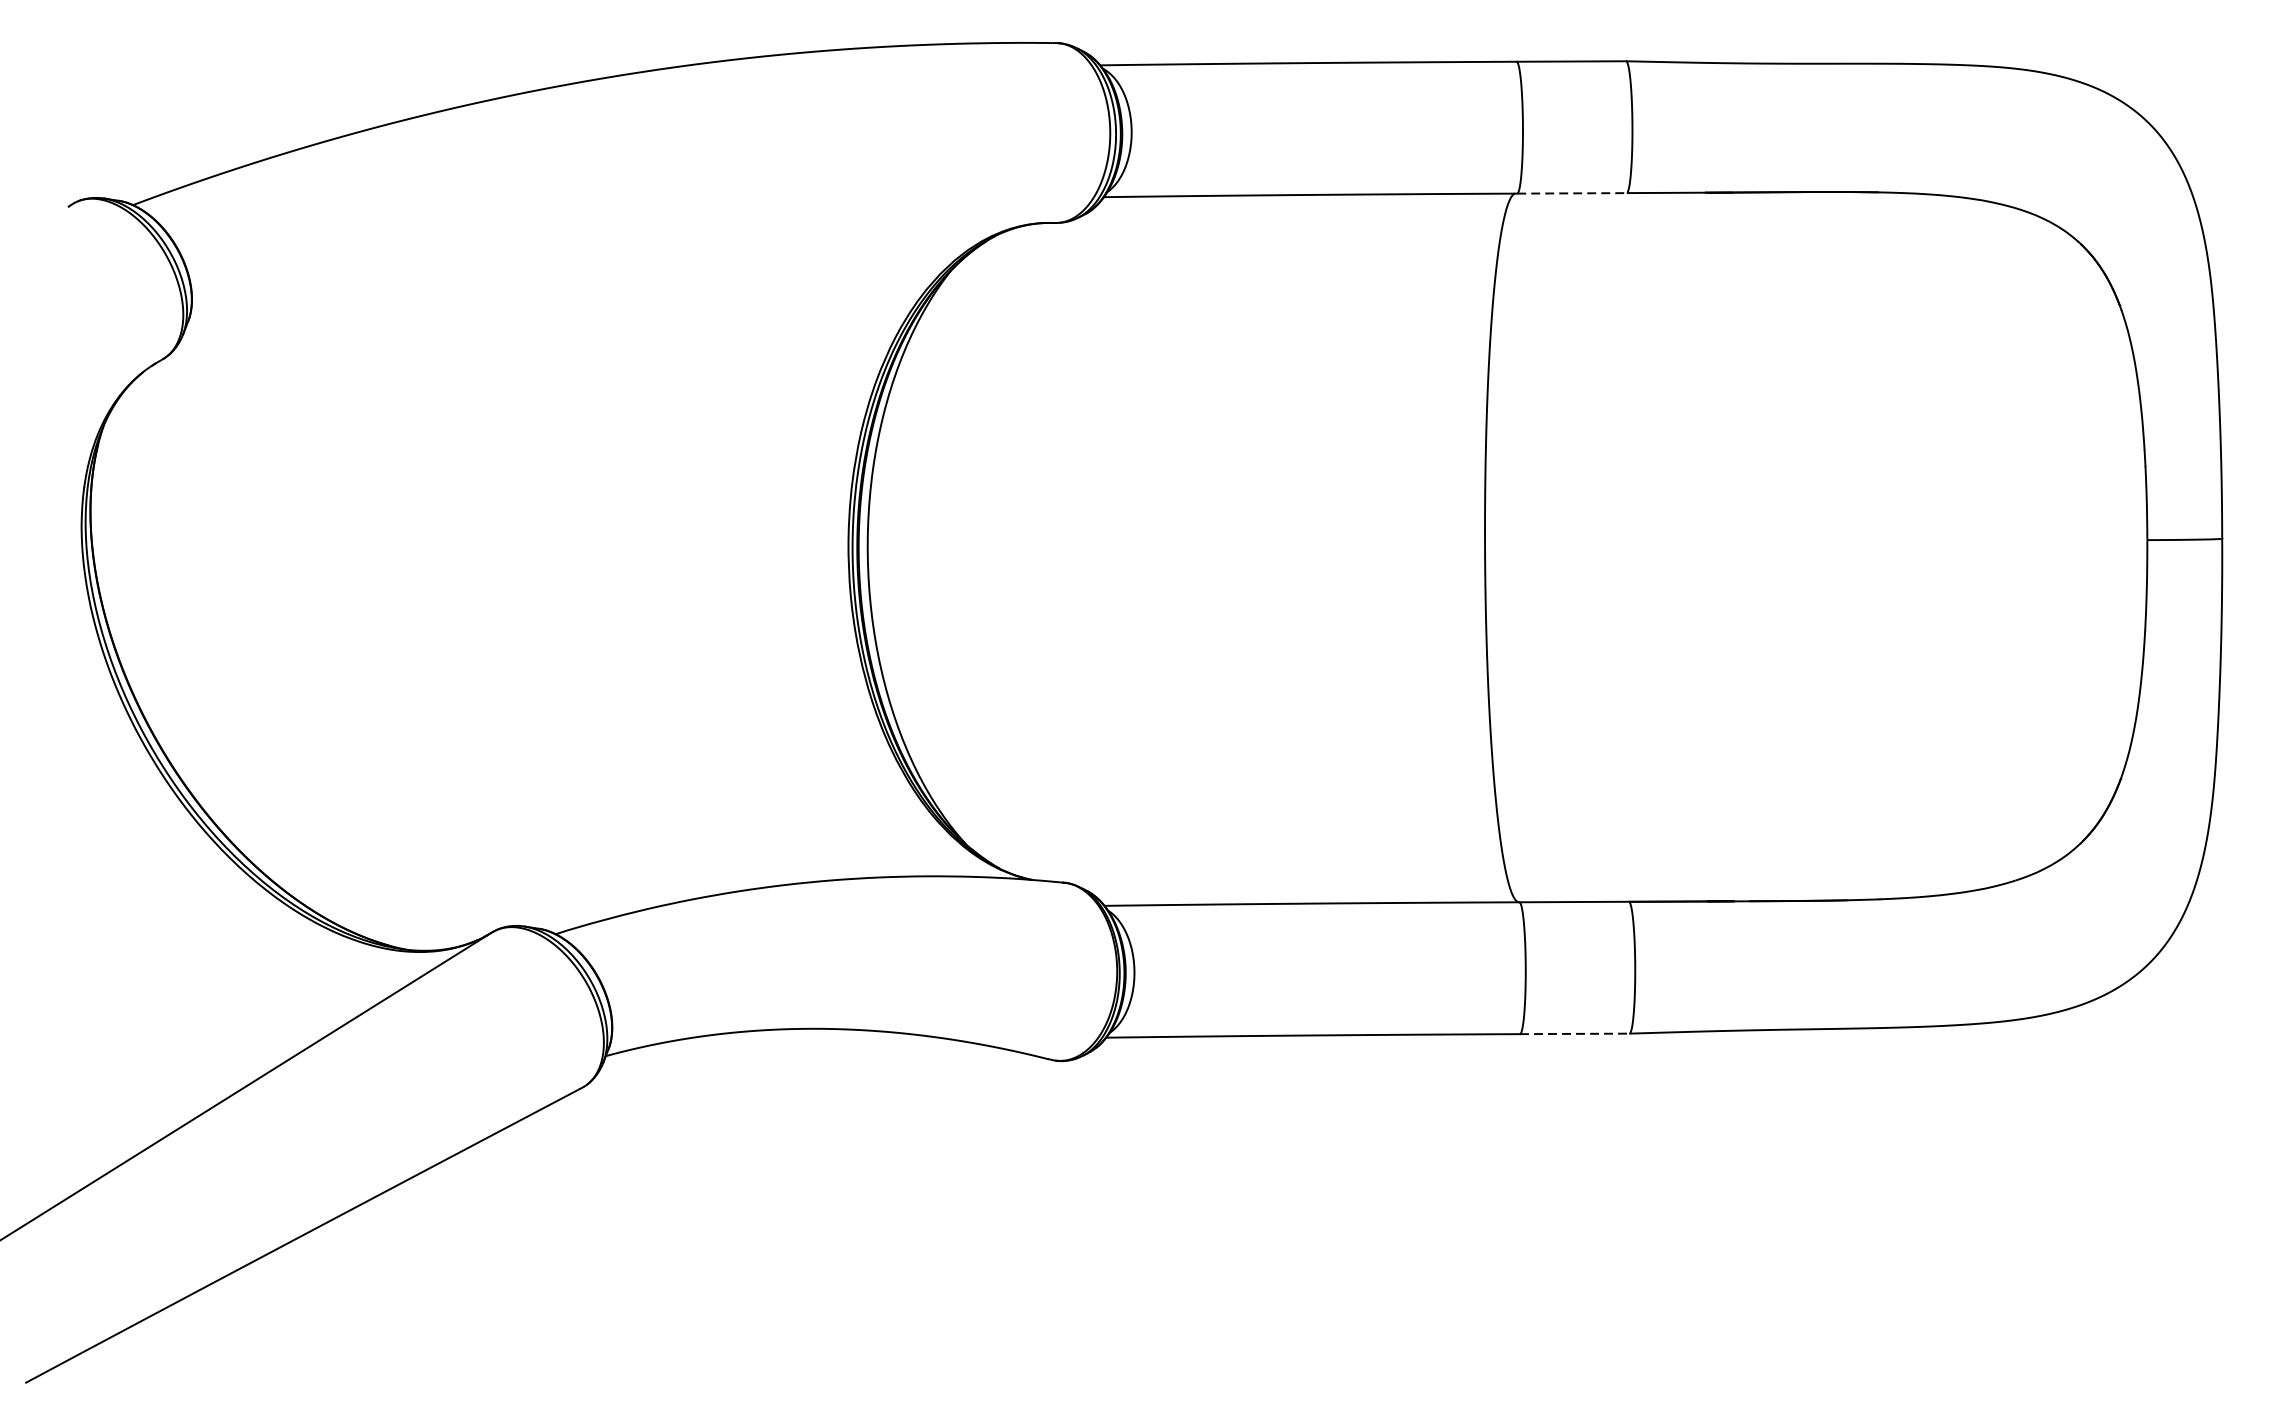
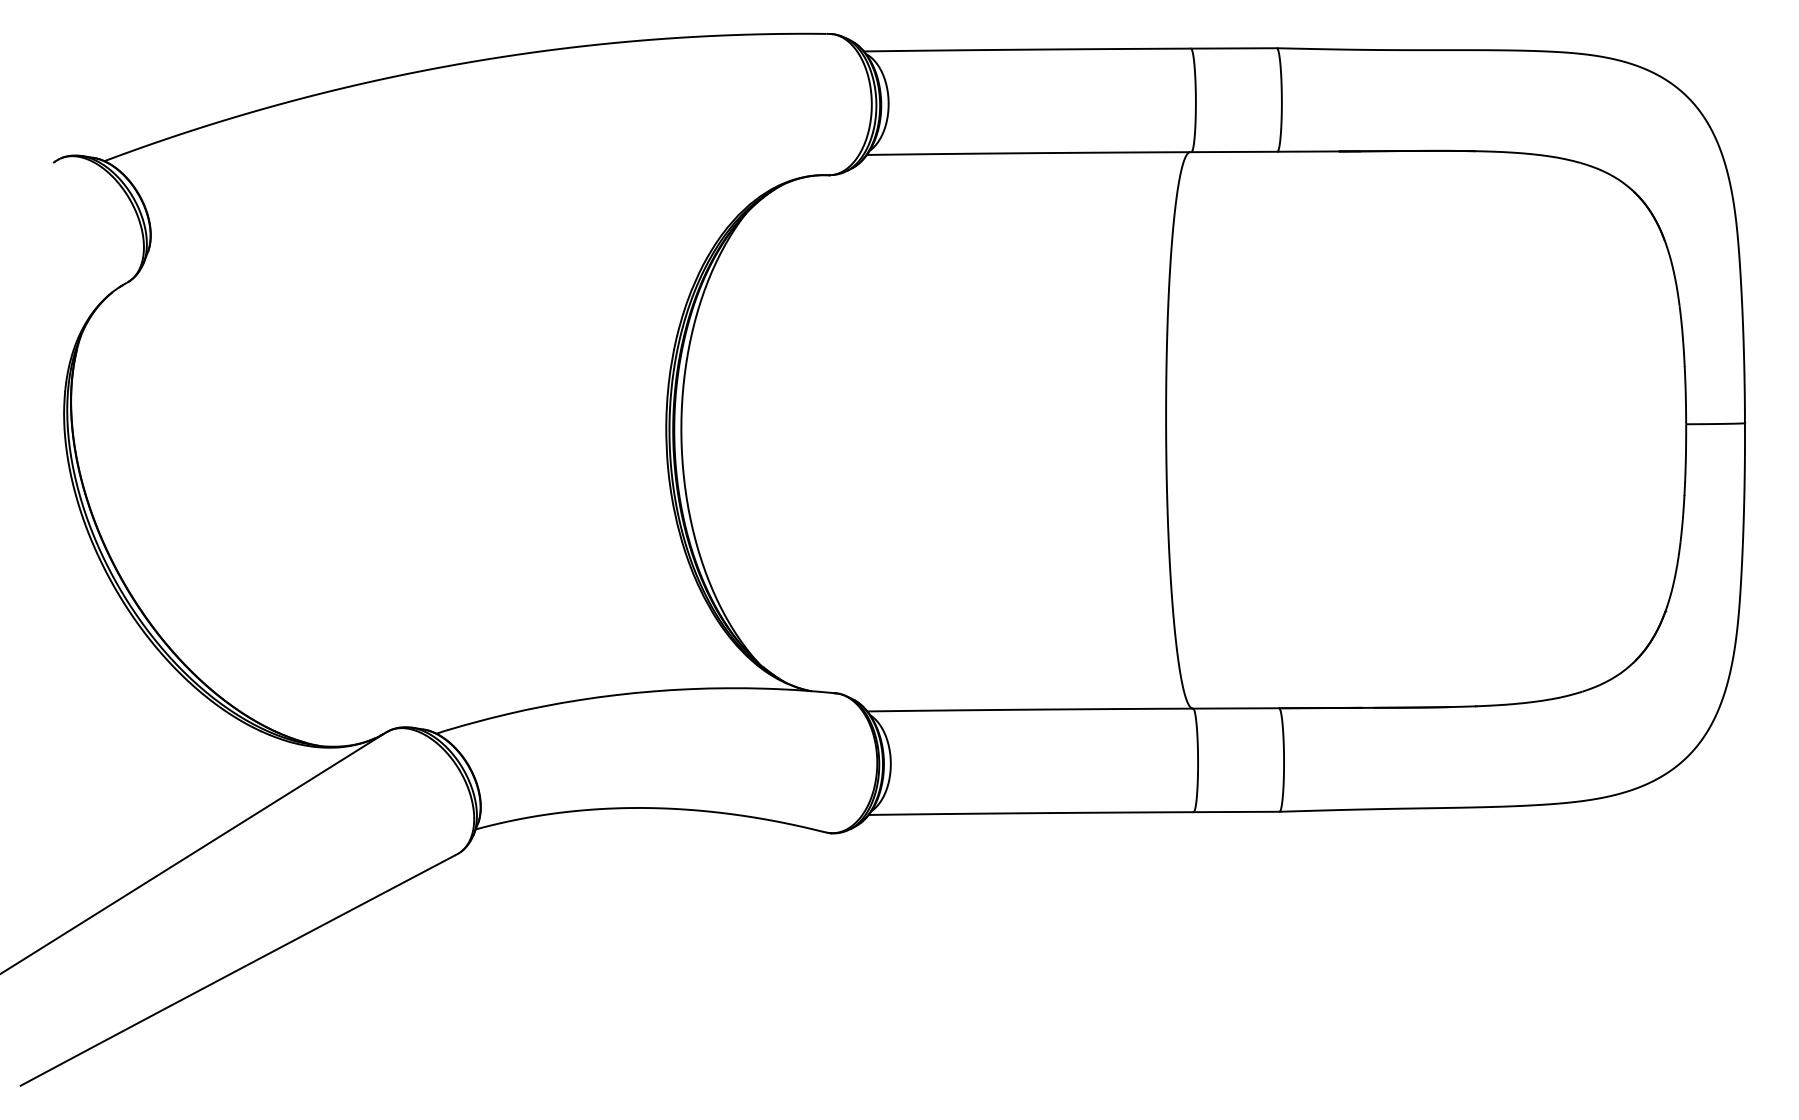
line: (1572, 192) -> (1234, 151), dashed -> solid
line: (1574, 1033) -> (1236, 811), dashed -> solid

